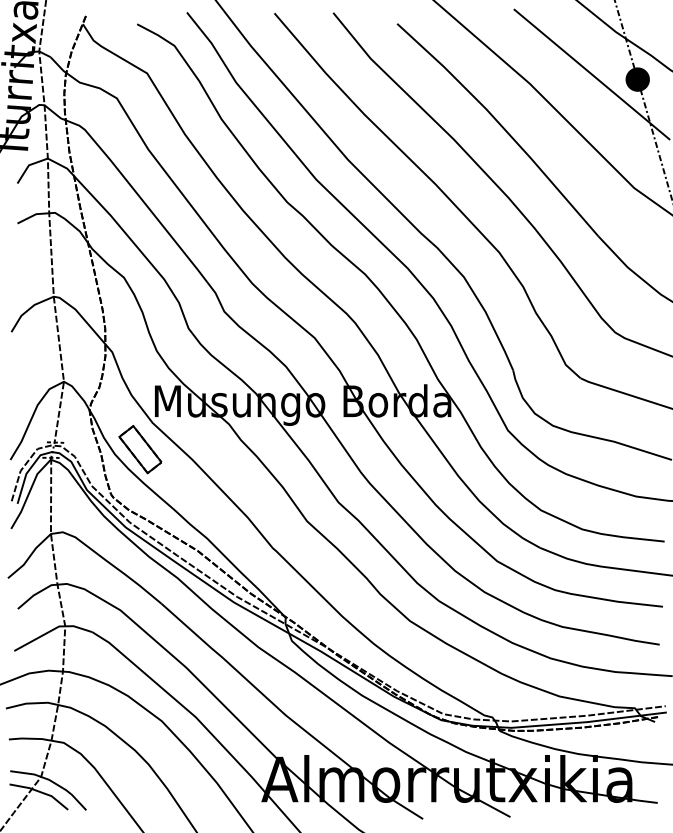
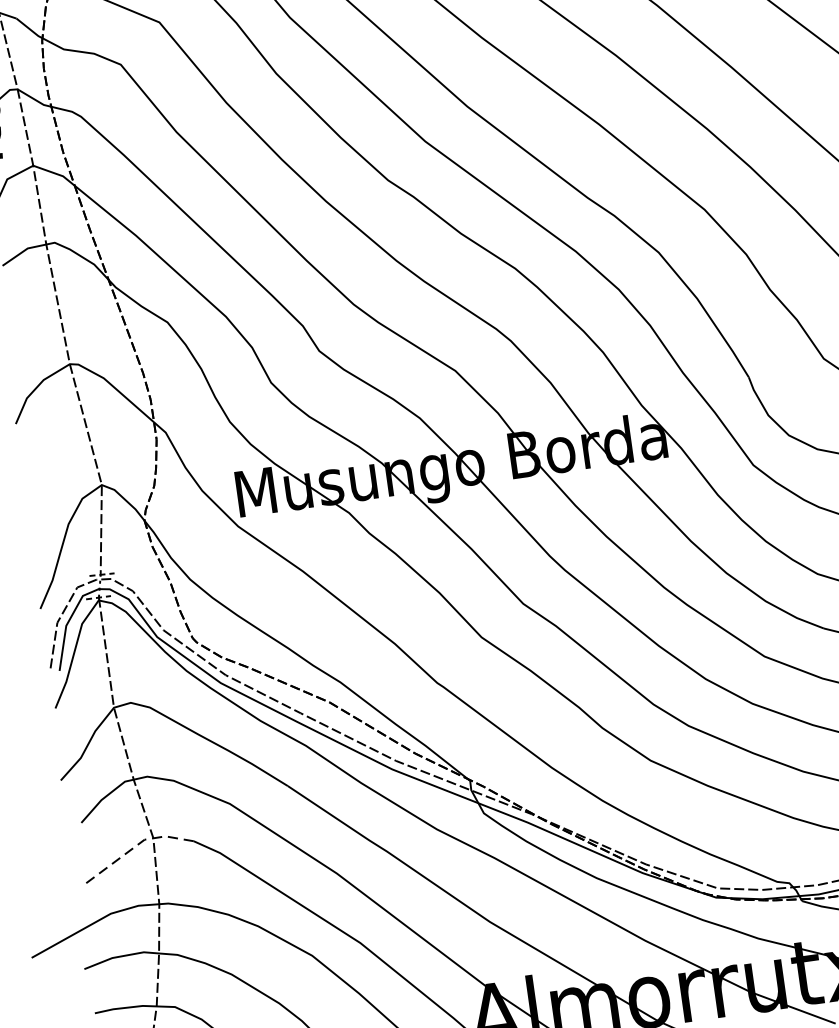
part: (140, 449) -> (226, 567), removed
line: (52, 630) -> (135, 846), solid -> dashed

